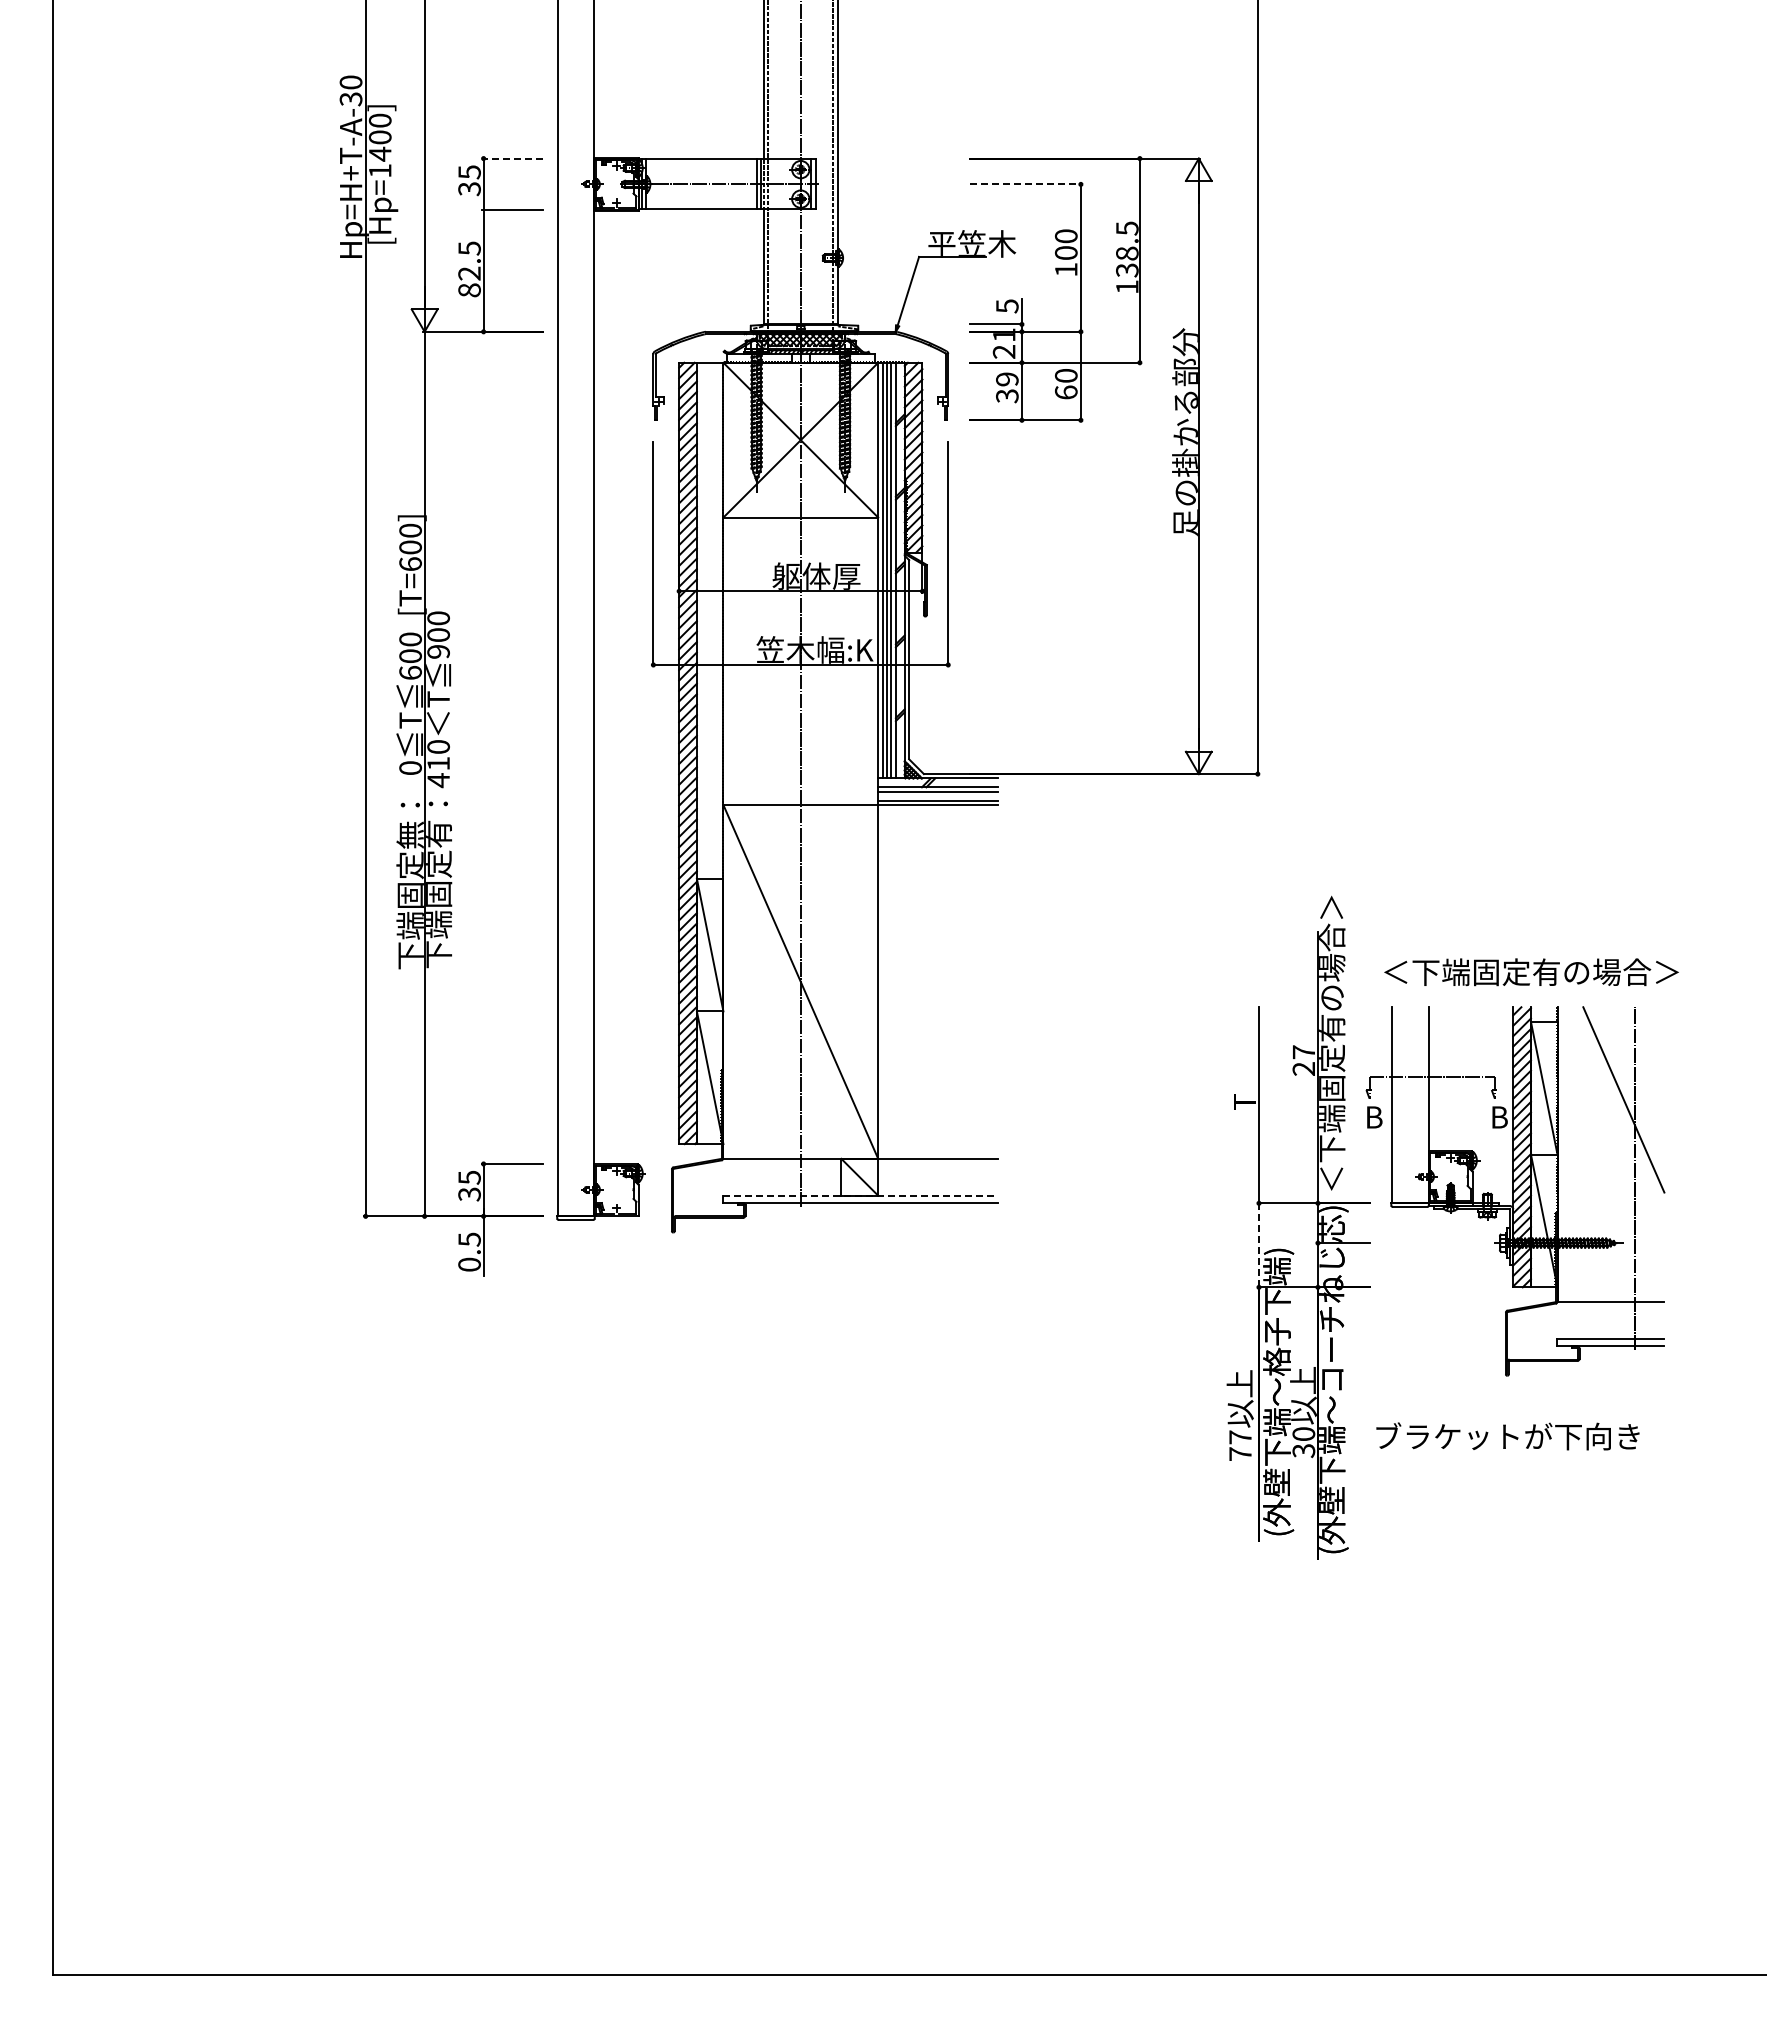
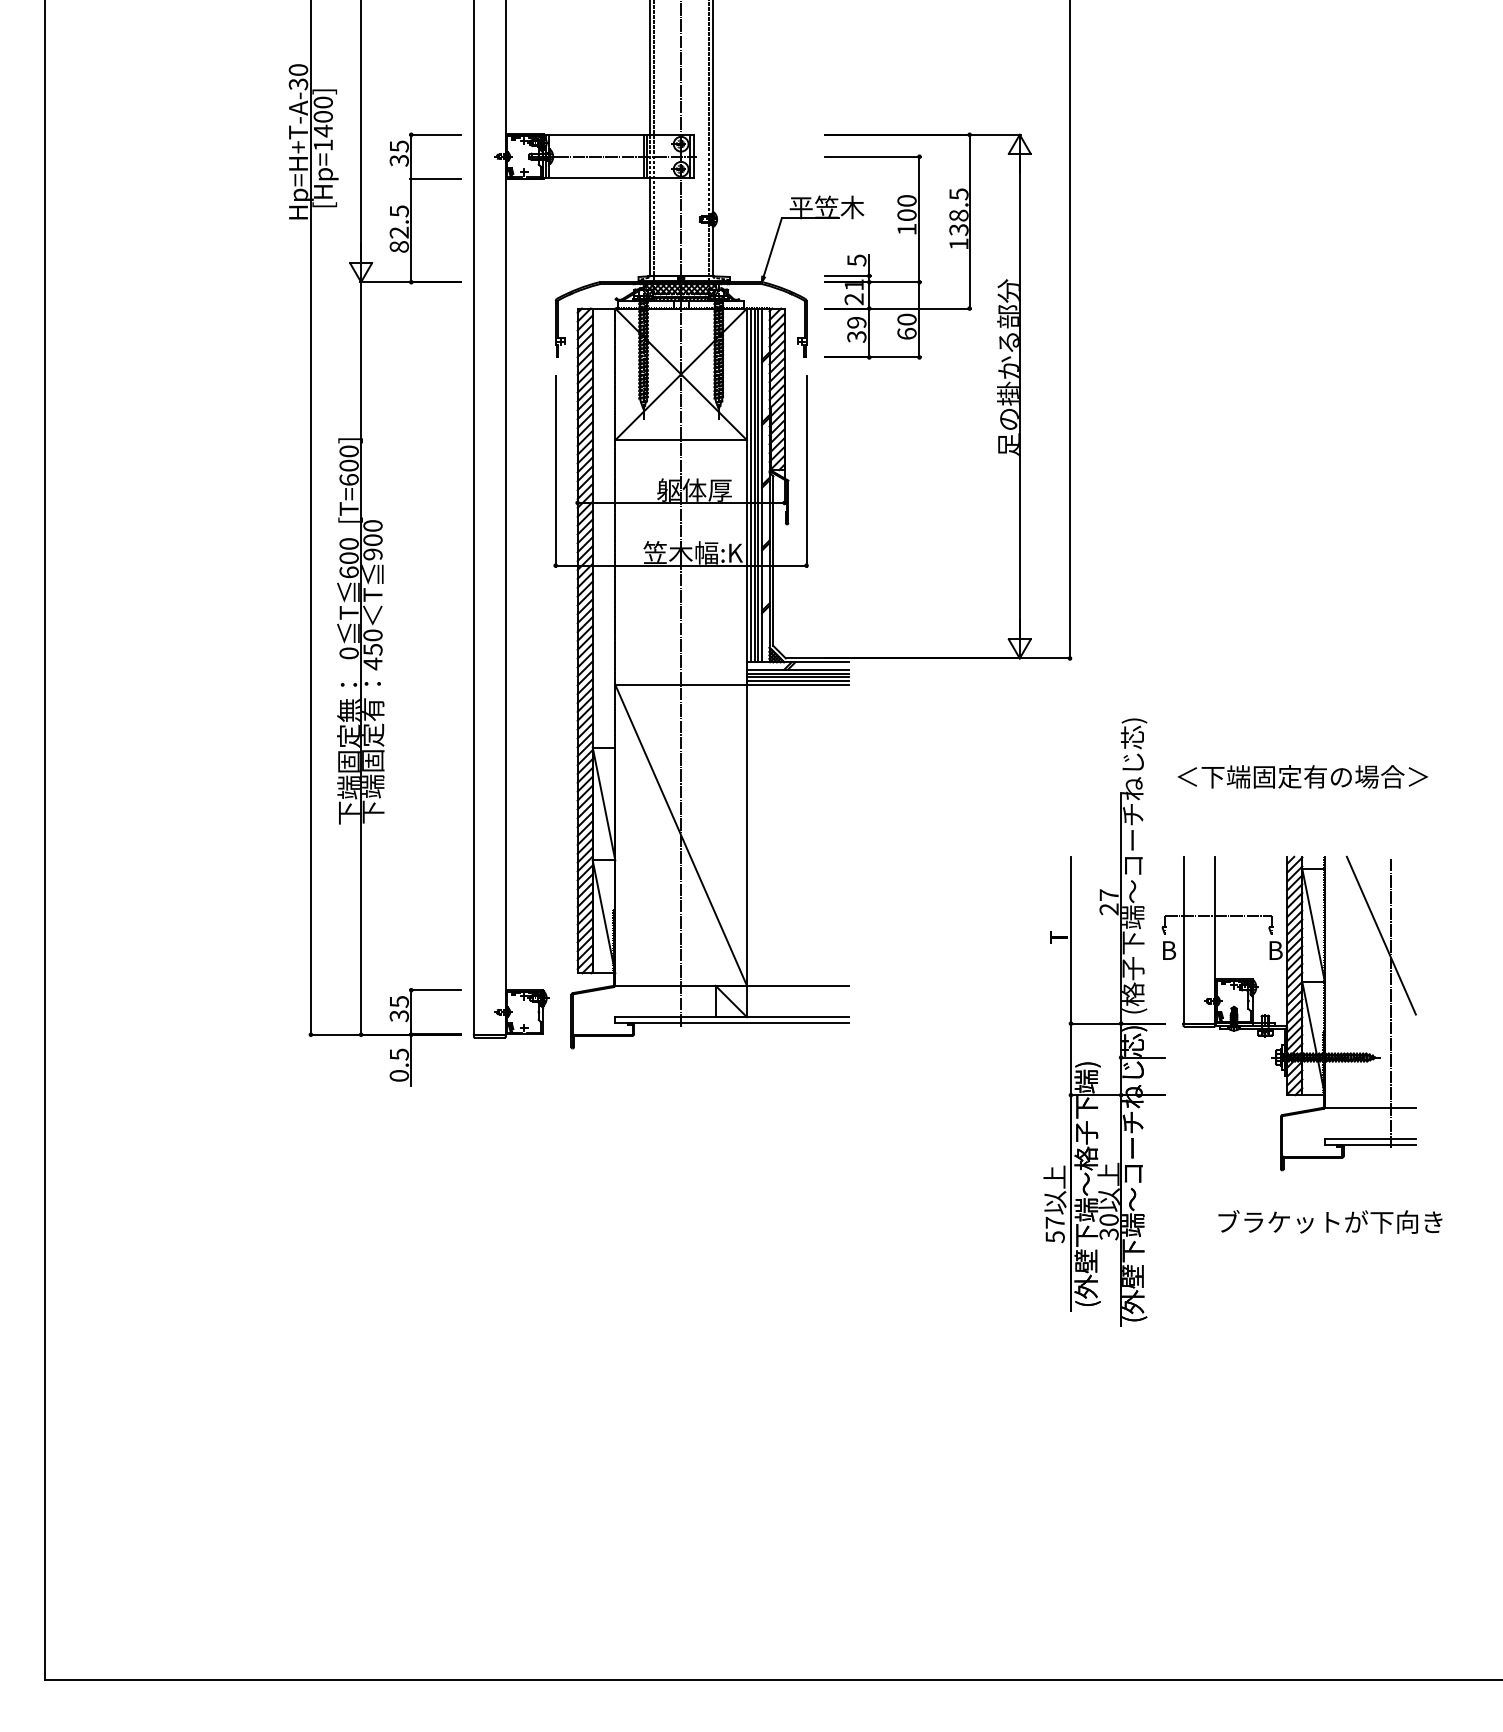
line: (511, 158) -> (435, 134), dashed -> solid
line: (1026, 184) -> (873, 156), dashed -> solid
text: (438, 763) -> (372, 649), 410 -> 450
line: (937, 796) -> (797, 677), added
text: (1531, 972) -> (1302, 777), moved
text: (1332, 1017) -> (1133, 865), ＜下端固定有の場合＞ -> (格子下端～コーチねじ芯)
line: (861, 1195) -> (732, 1017), dashed -> solid
line: (1258, 1244) -> (1070, 1058), dashed -> solid
text: (1507, 1436) -> (1330, 1222), moved
text: (1240, 1454) -> (1055, 1237), 77 -> 57

